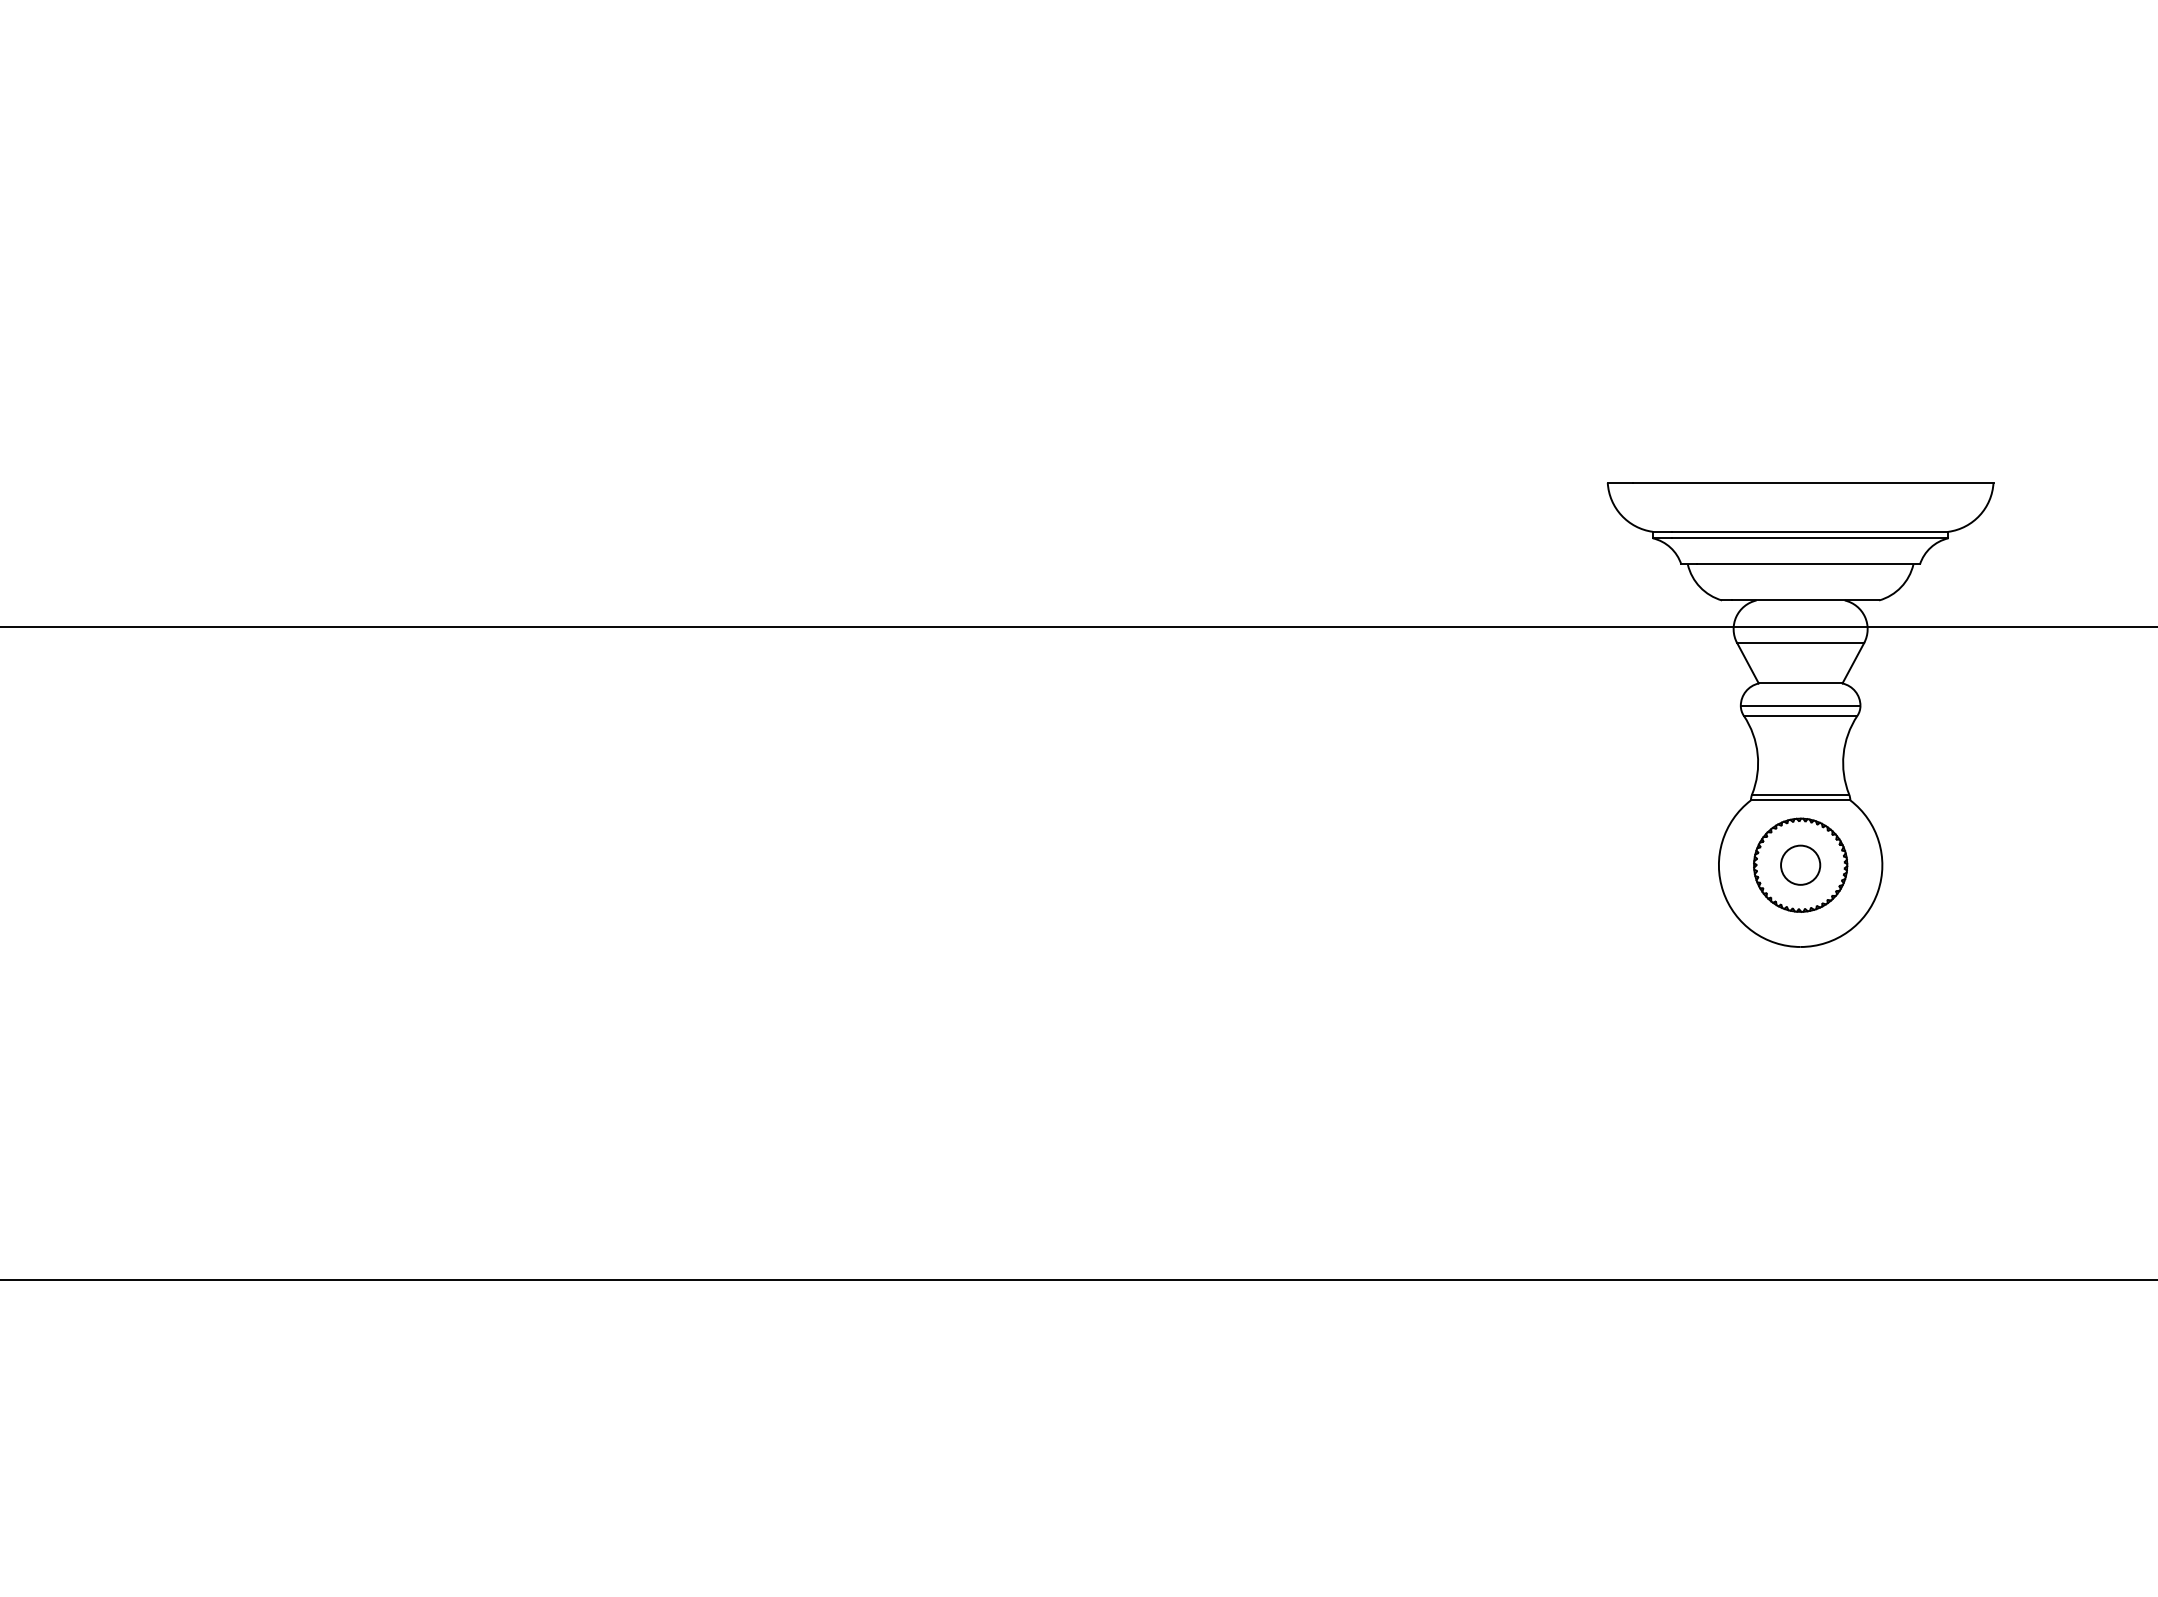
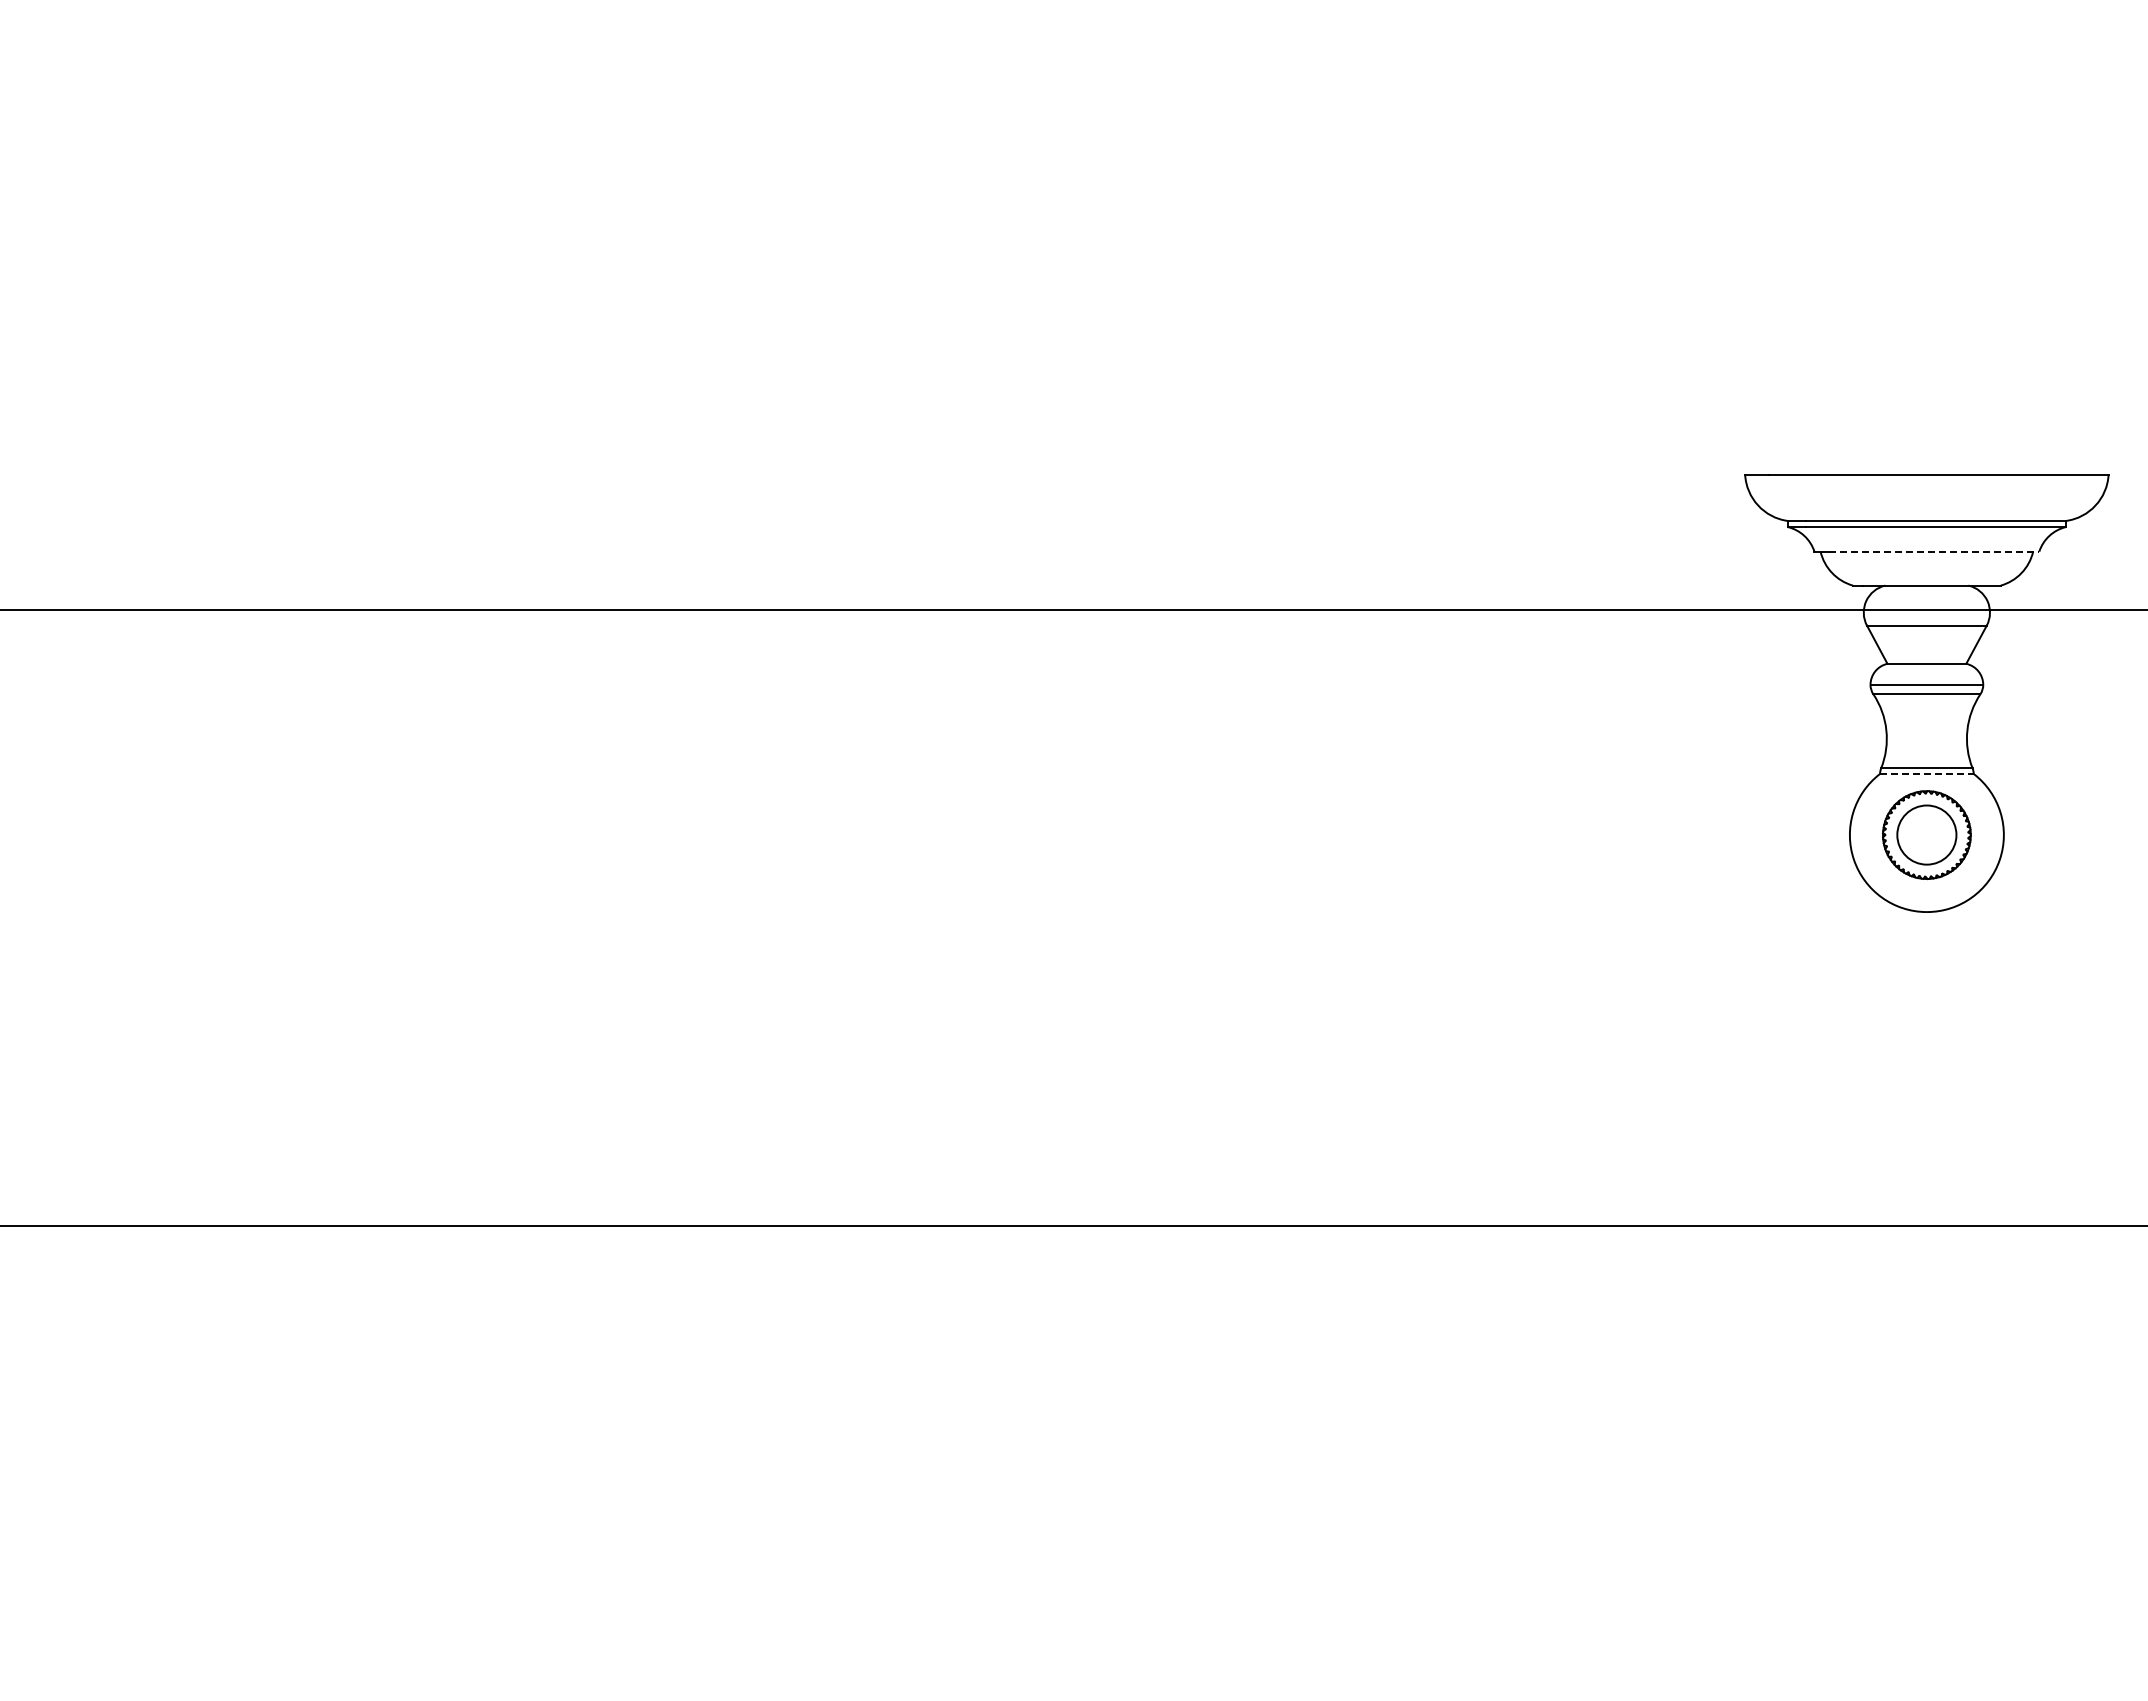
line: (1808, 564) -> (1934, 551), solid -> dashed
line: (1800, 799) -> (1926, 773), solid -> dashed
circle: (1800, 864) -> (1926, 834), size x1.6

